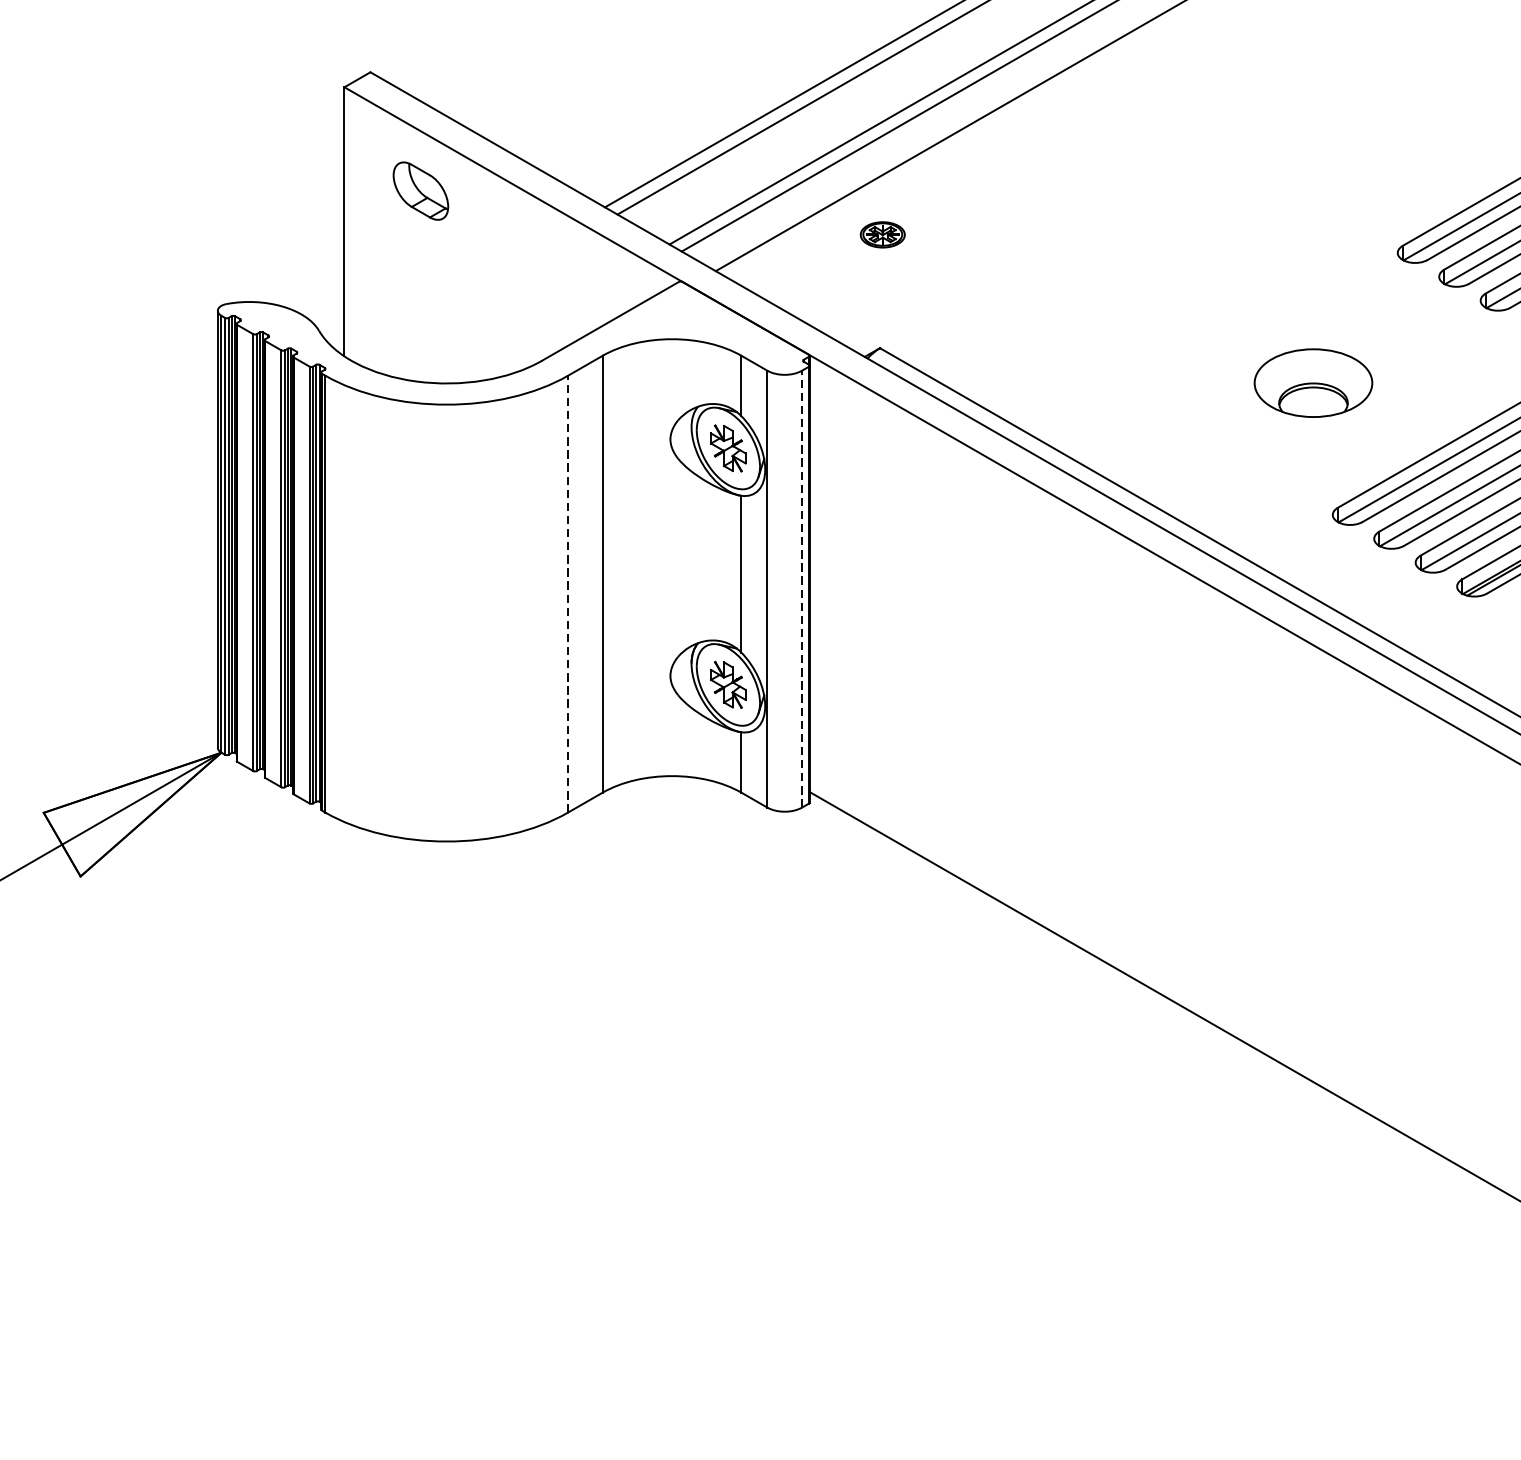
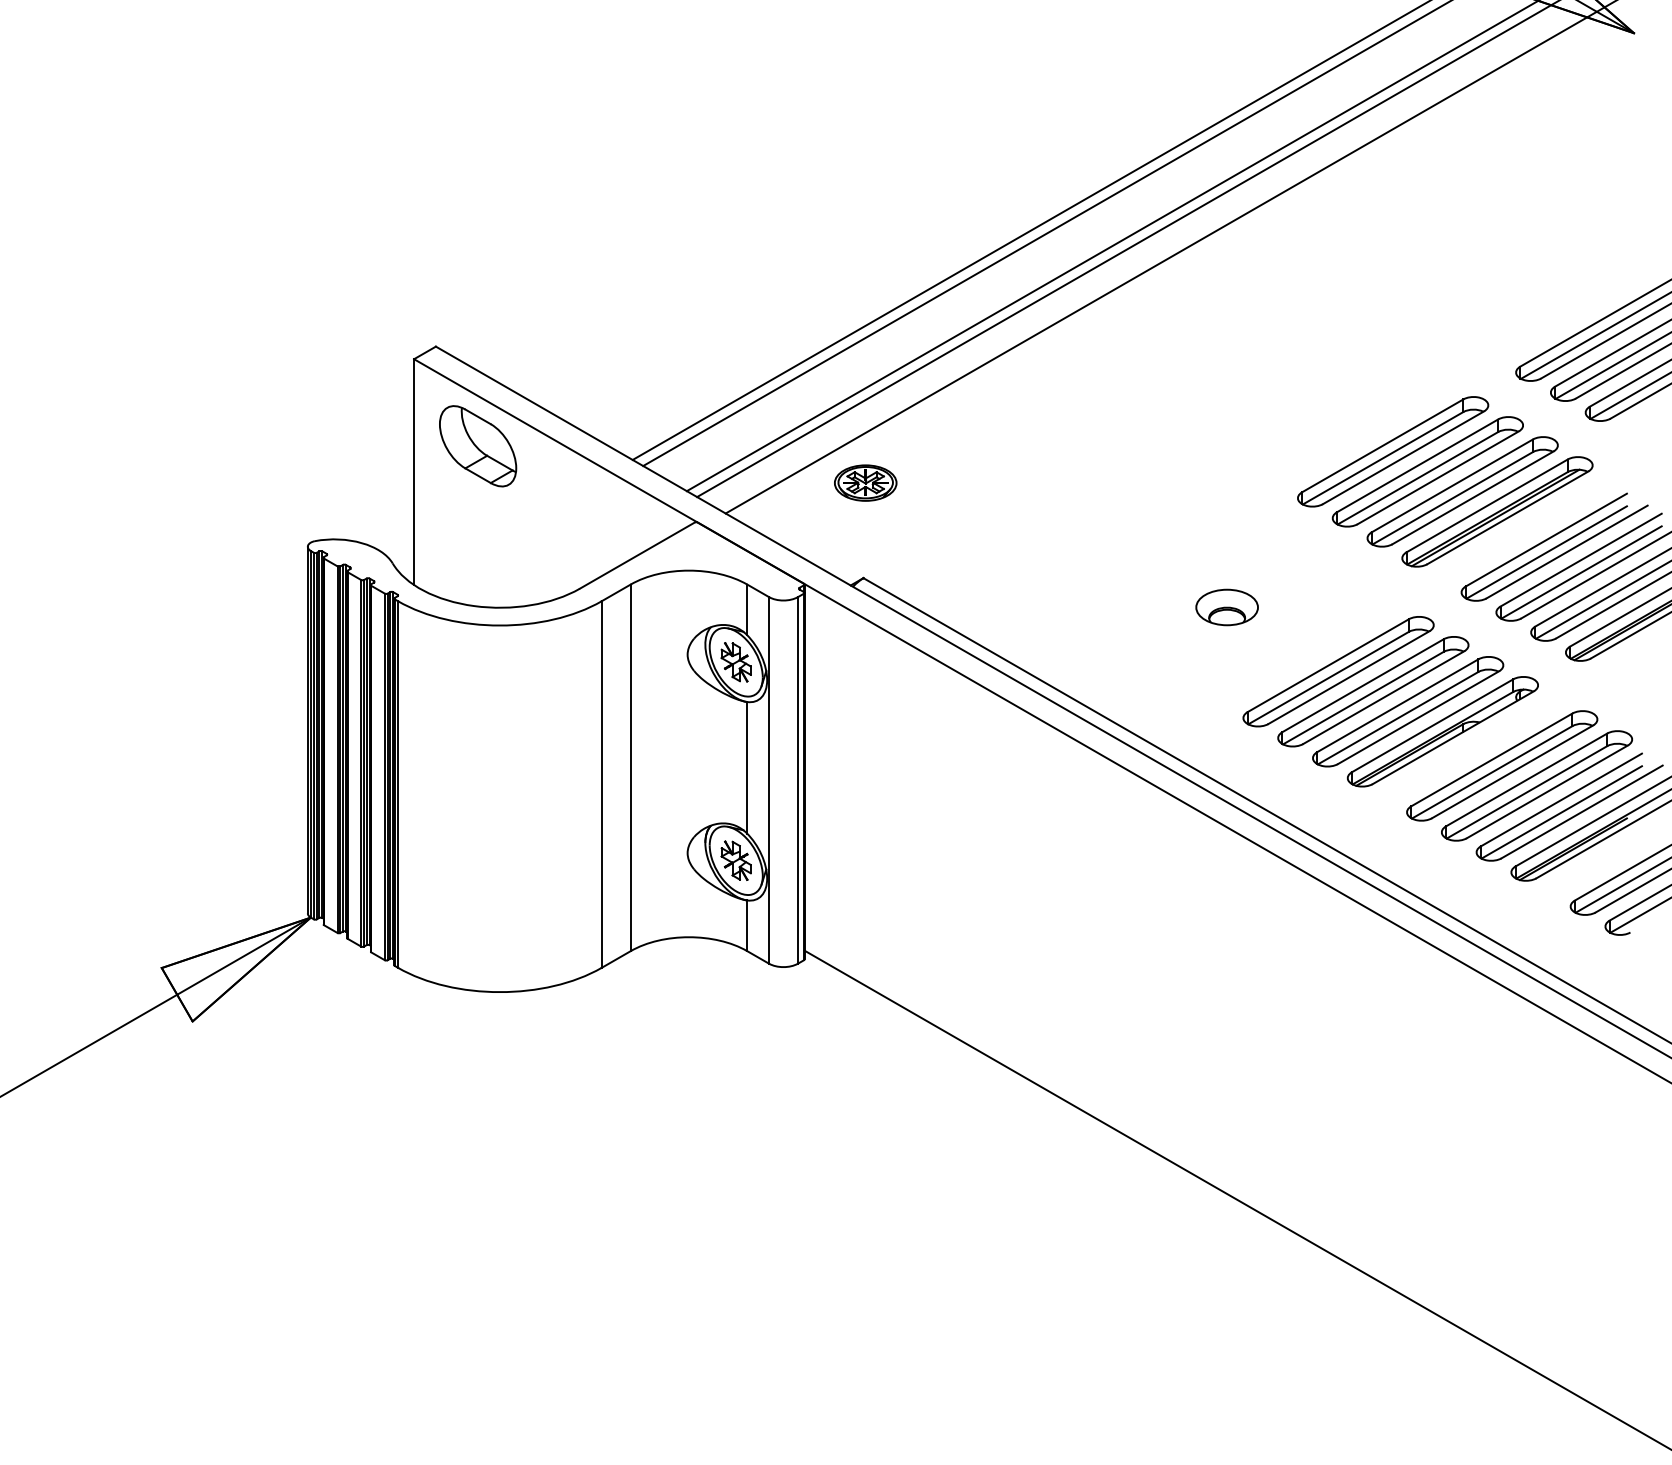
part: (421, 191) -> (478, 446), size x1.67
part: (882, 234) -> (865, 482), size x1.67
part: (1312, 383) -> (1226, 607), size x0.62
line: (802, 588) -> (798, 779), dashed -> solid
line: (567, 594) -> (601, 784), dashed -> solid

